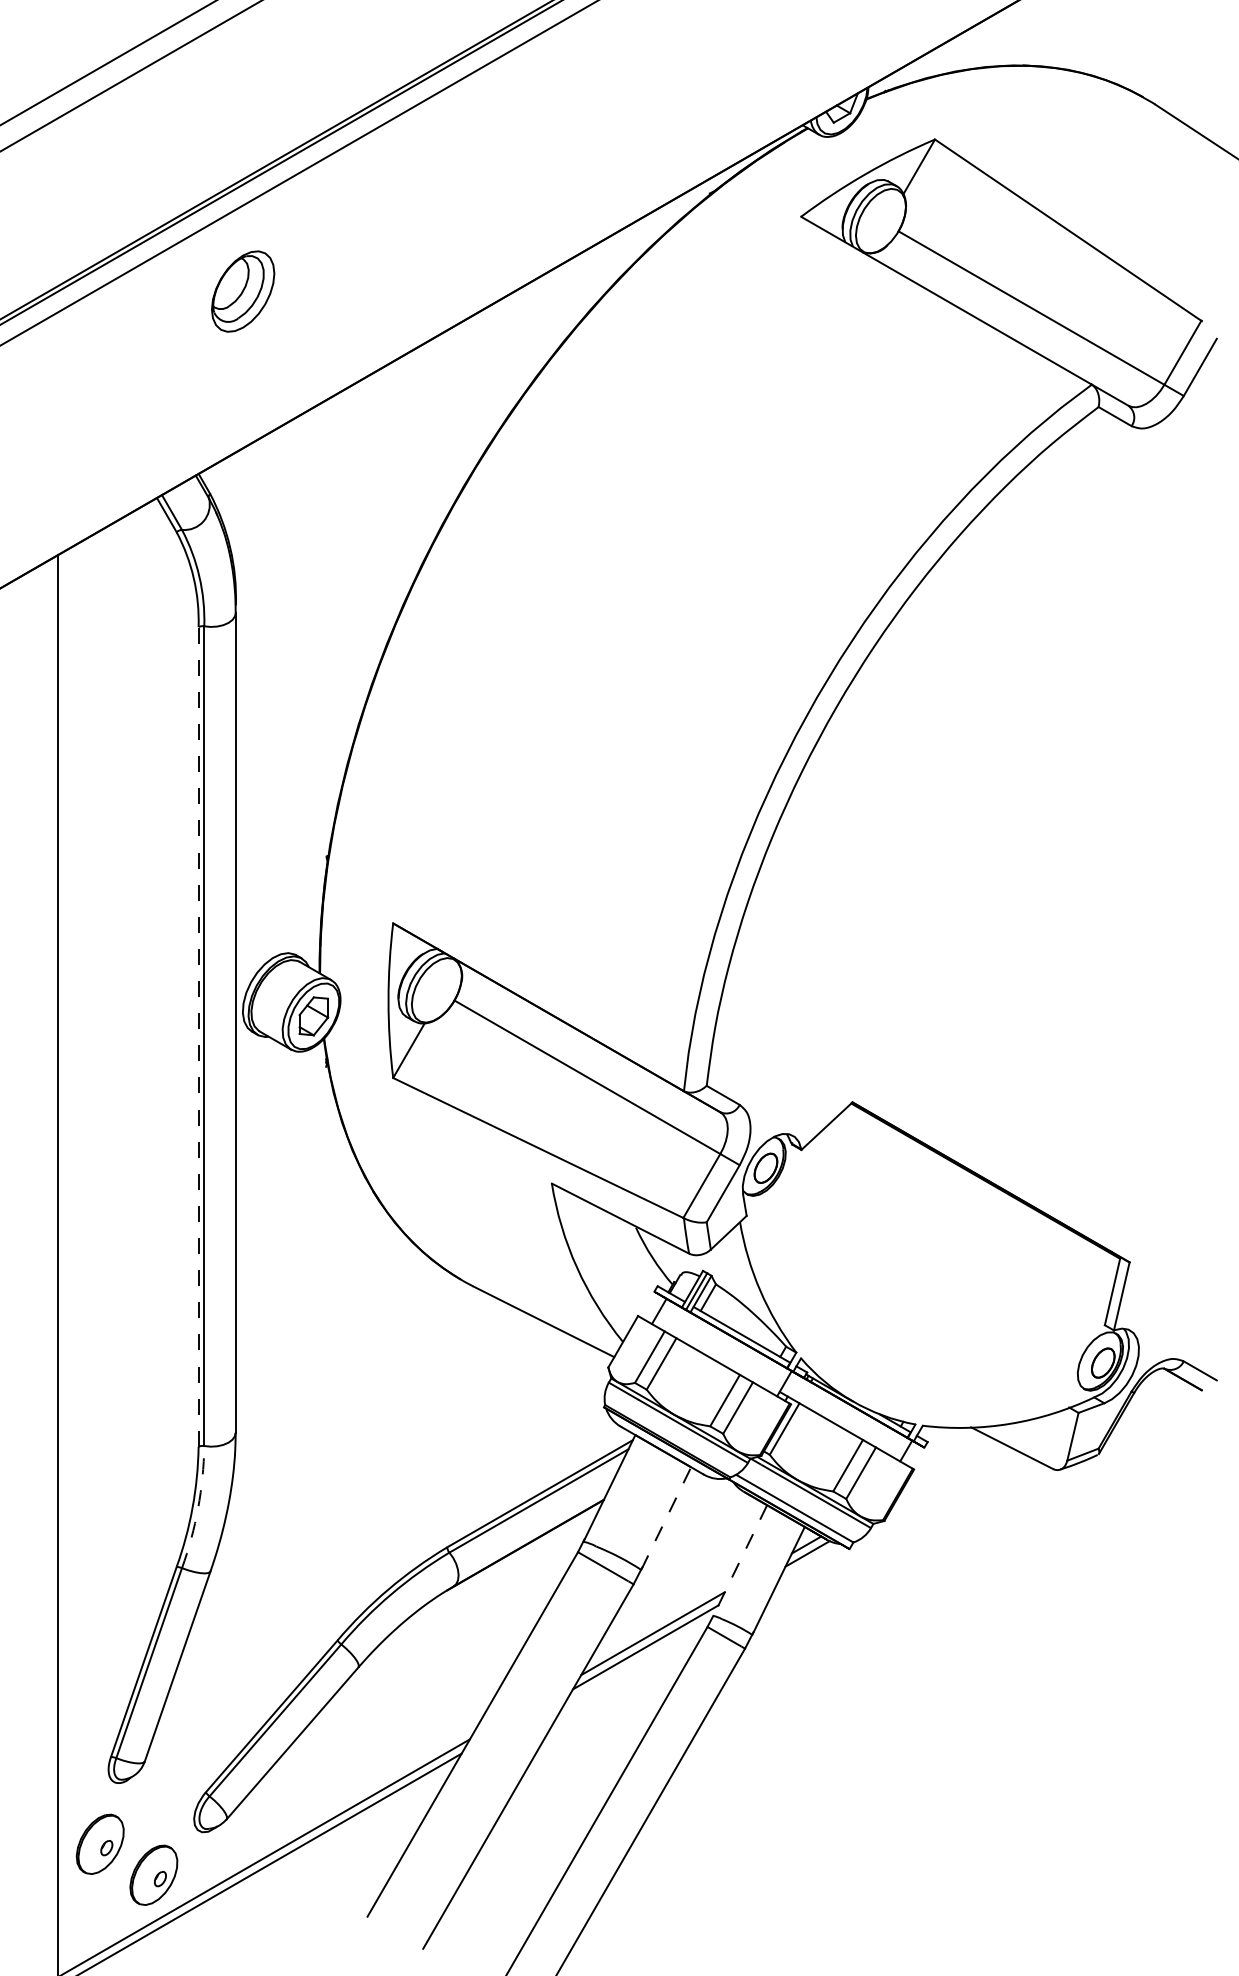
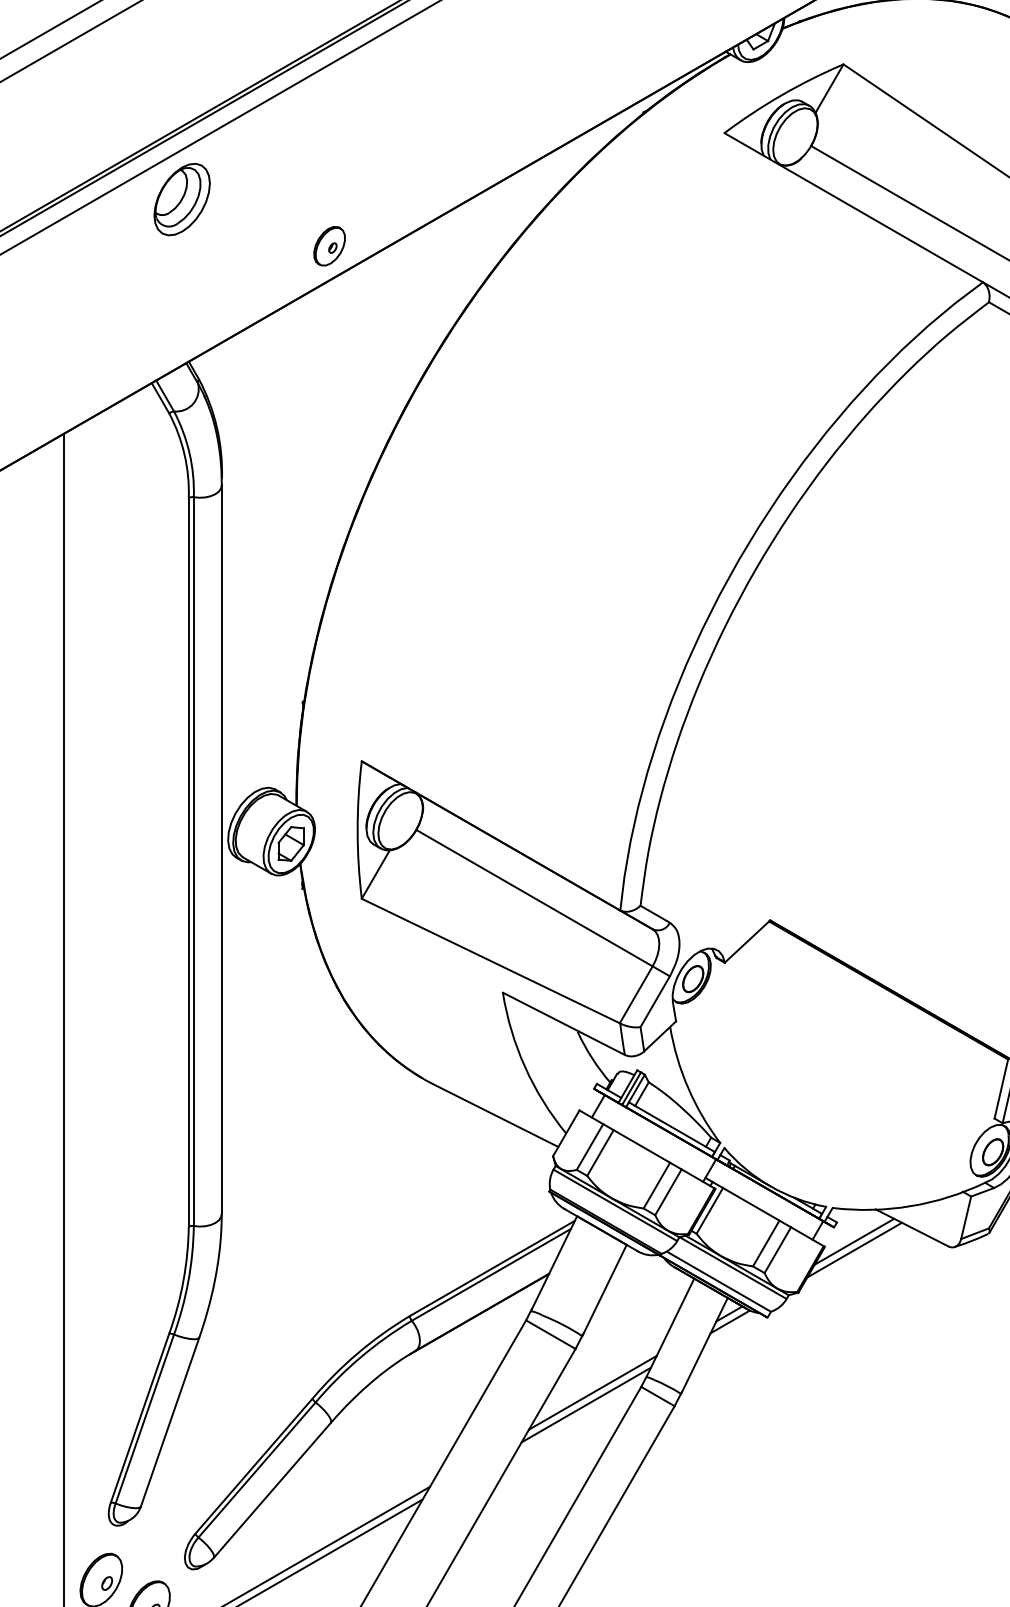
part: (243, 291) -> (182, 199), moved
part: (356, 343) -> (329, 245), added
line: (198, 1036) -> (188, 861), dashed -> solid
line: (947, 1463) -> (854, 1241), added
line: (947, 1472) -> (854, 1249), added
arc: (198, 1508) -> (188, 1281), dashed -> solid
line: (666, 1518) -> (604, 1290), dashed -> solid
line: (740, 1560) -> (670, 1327), dashed -> solid

